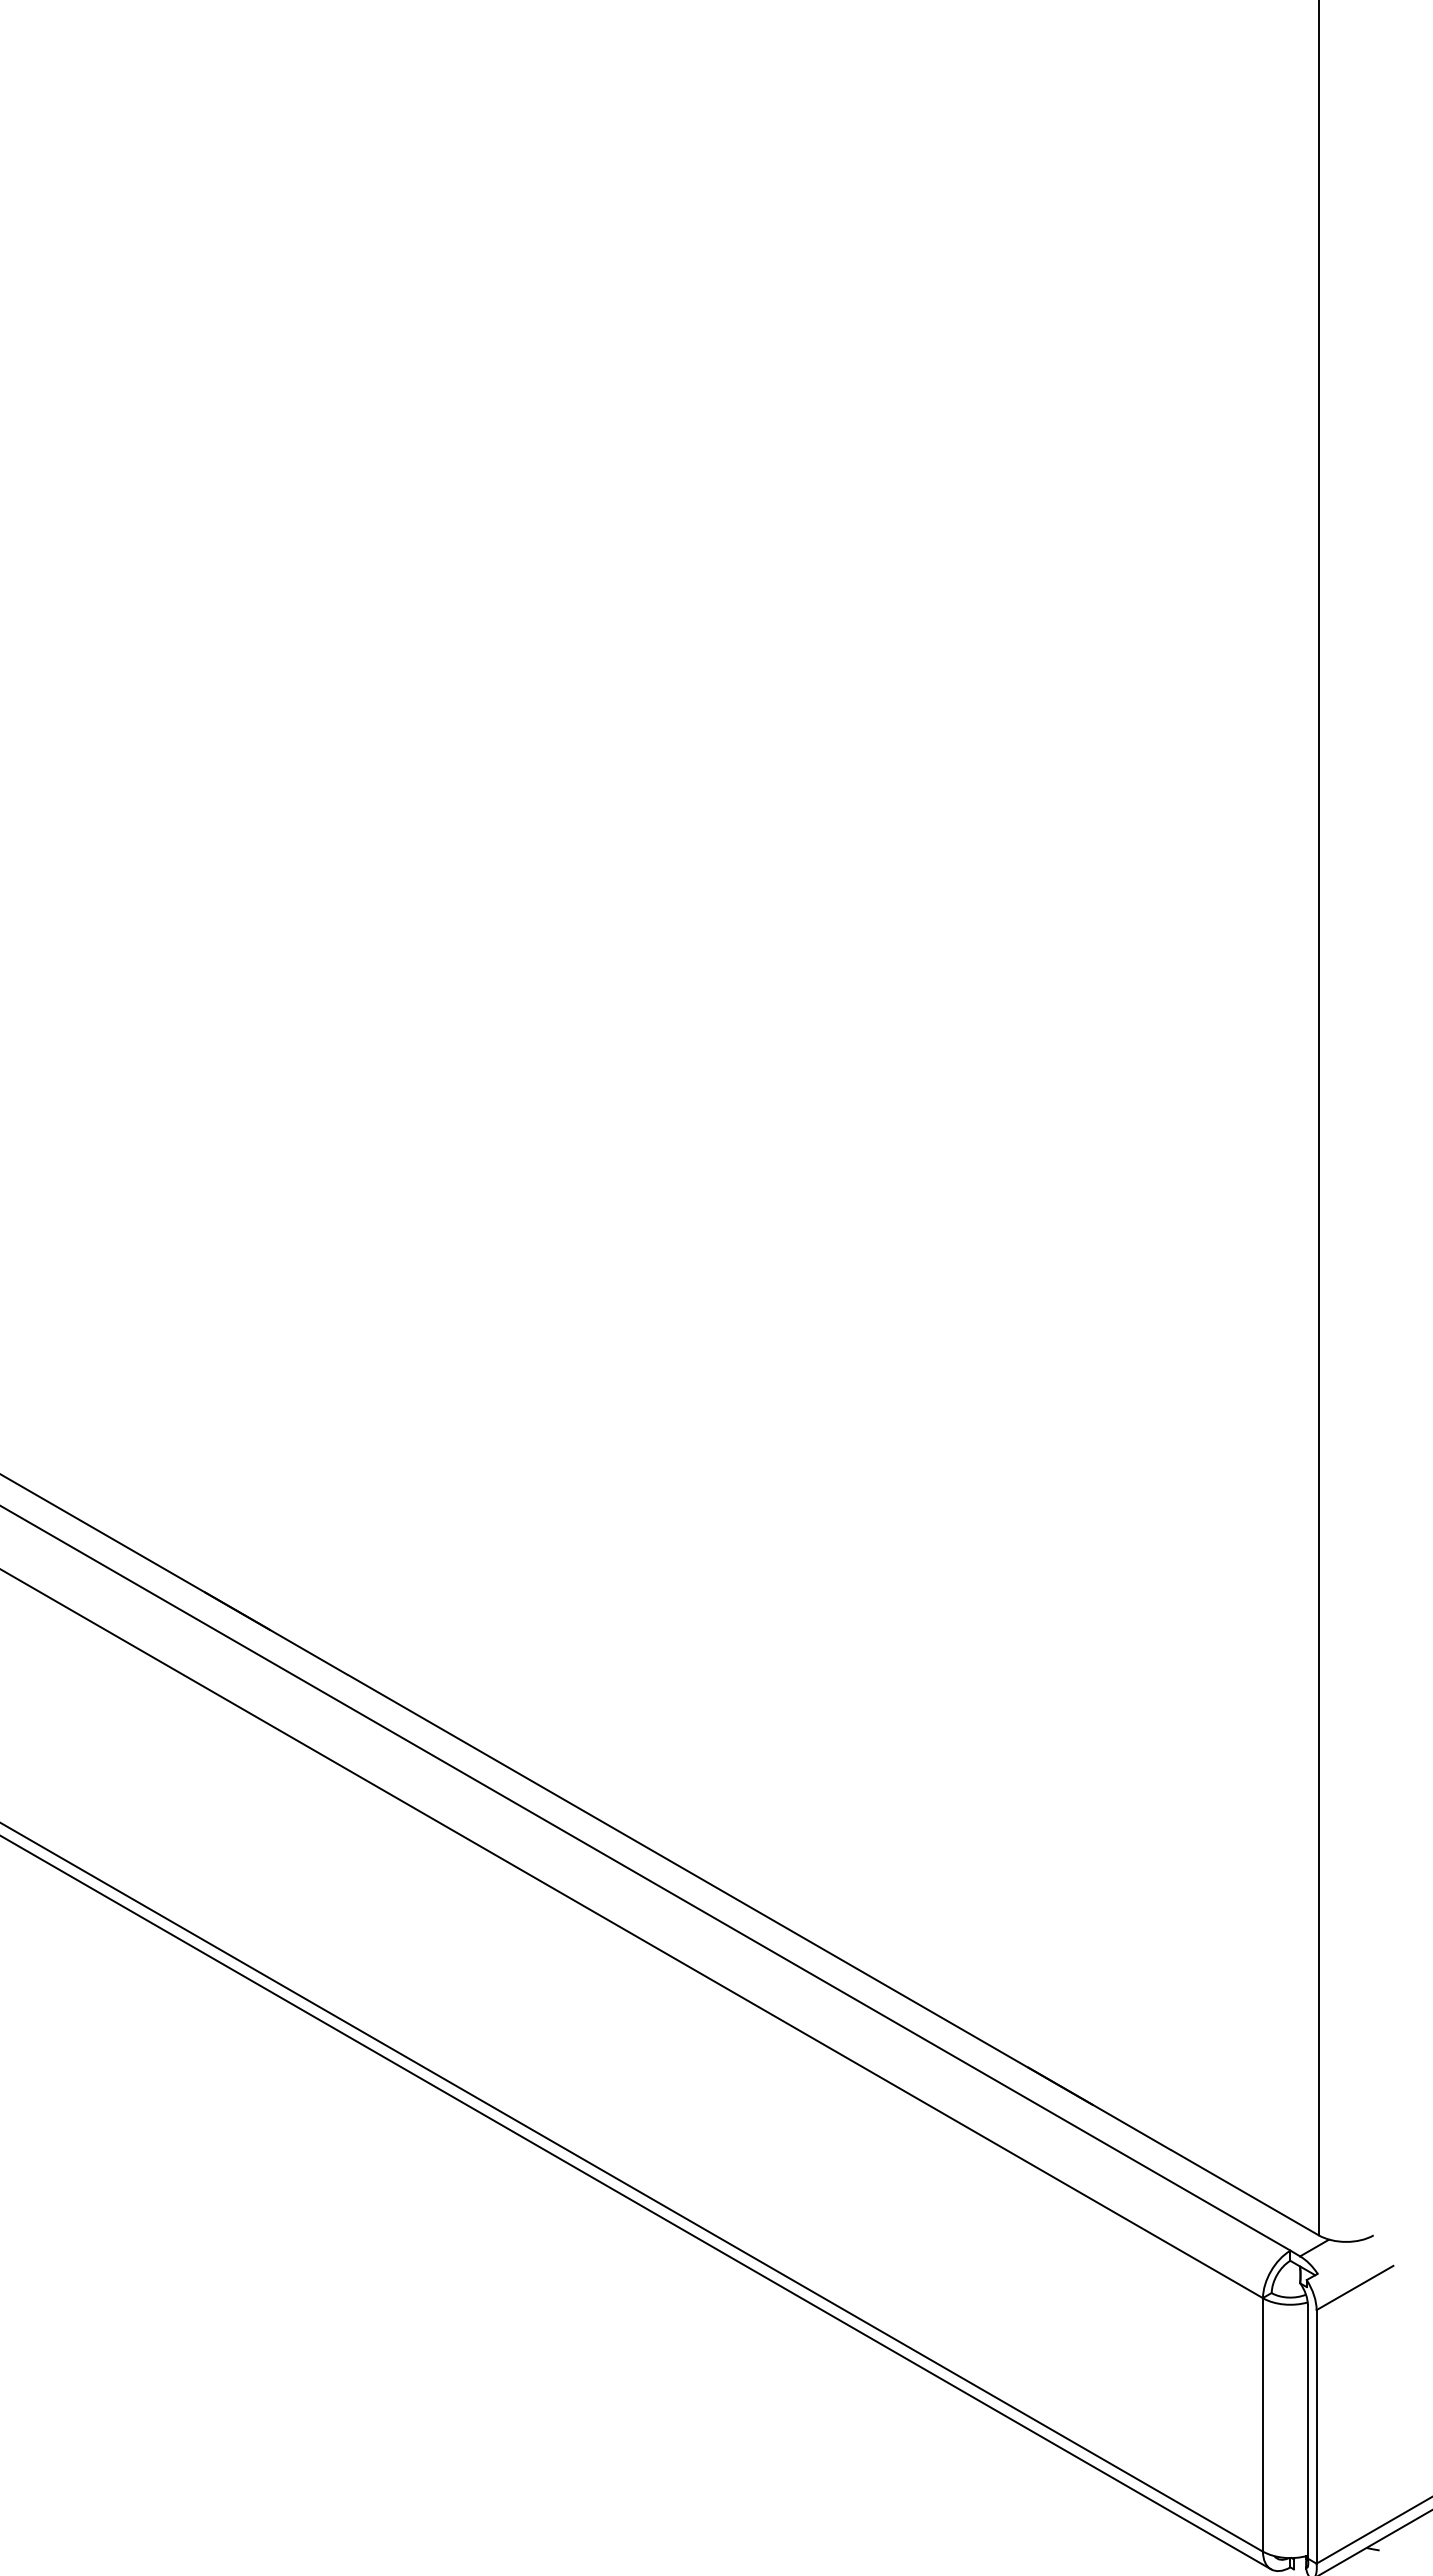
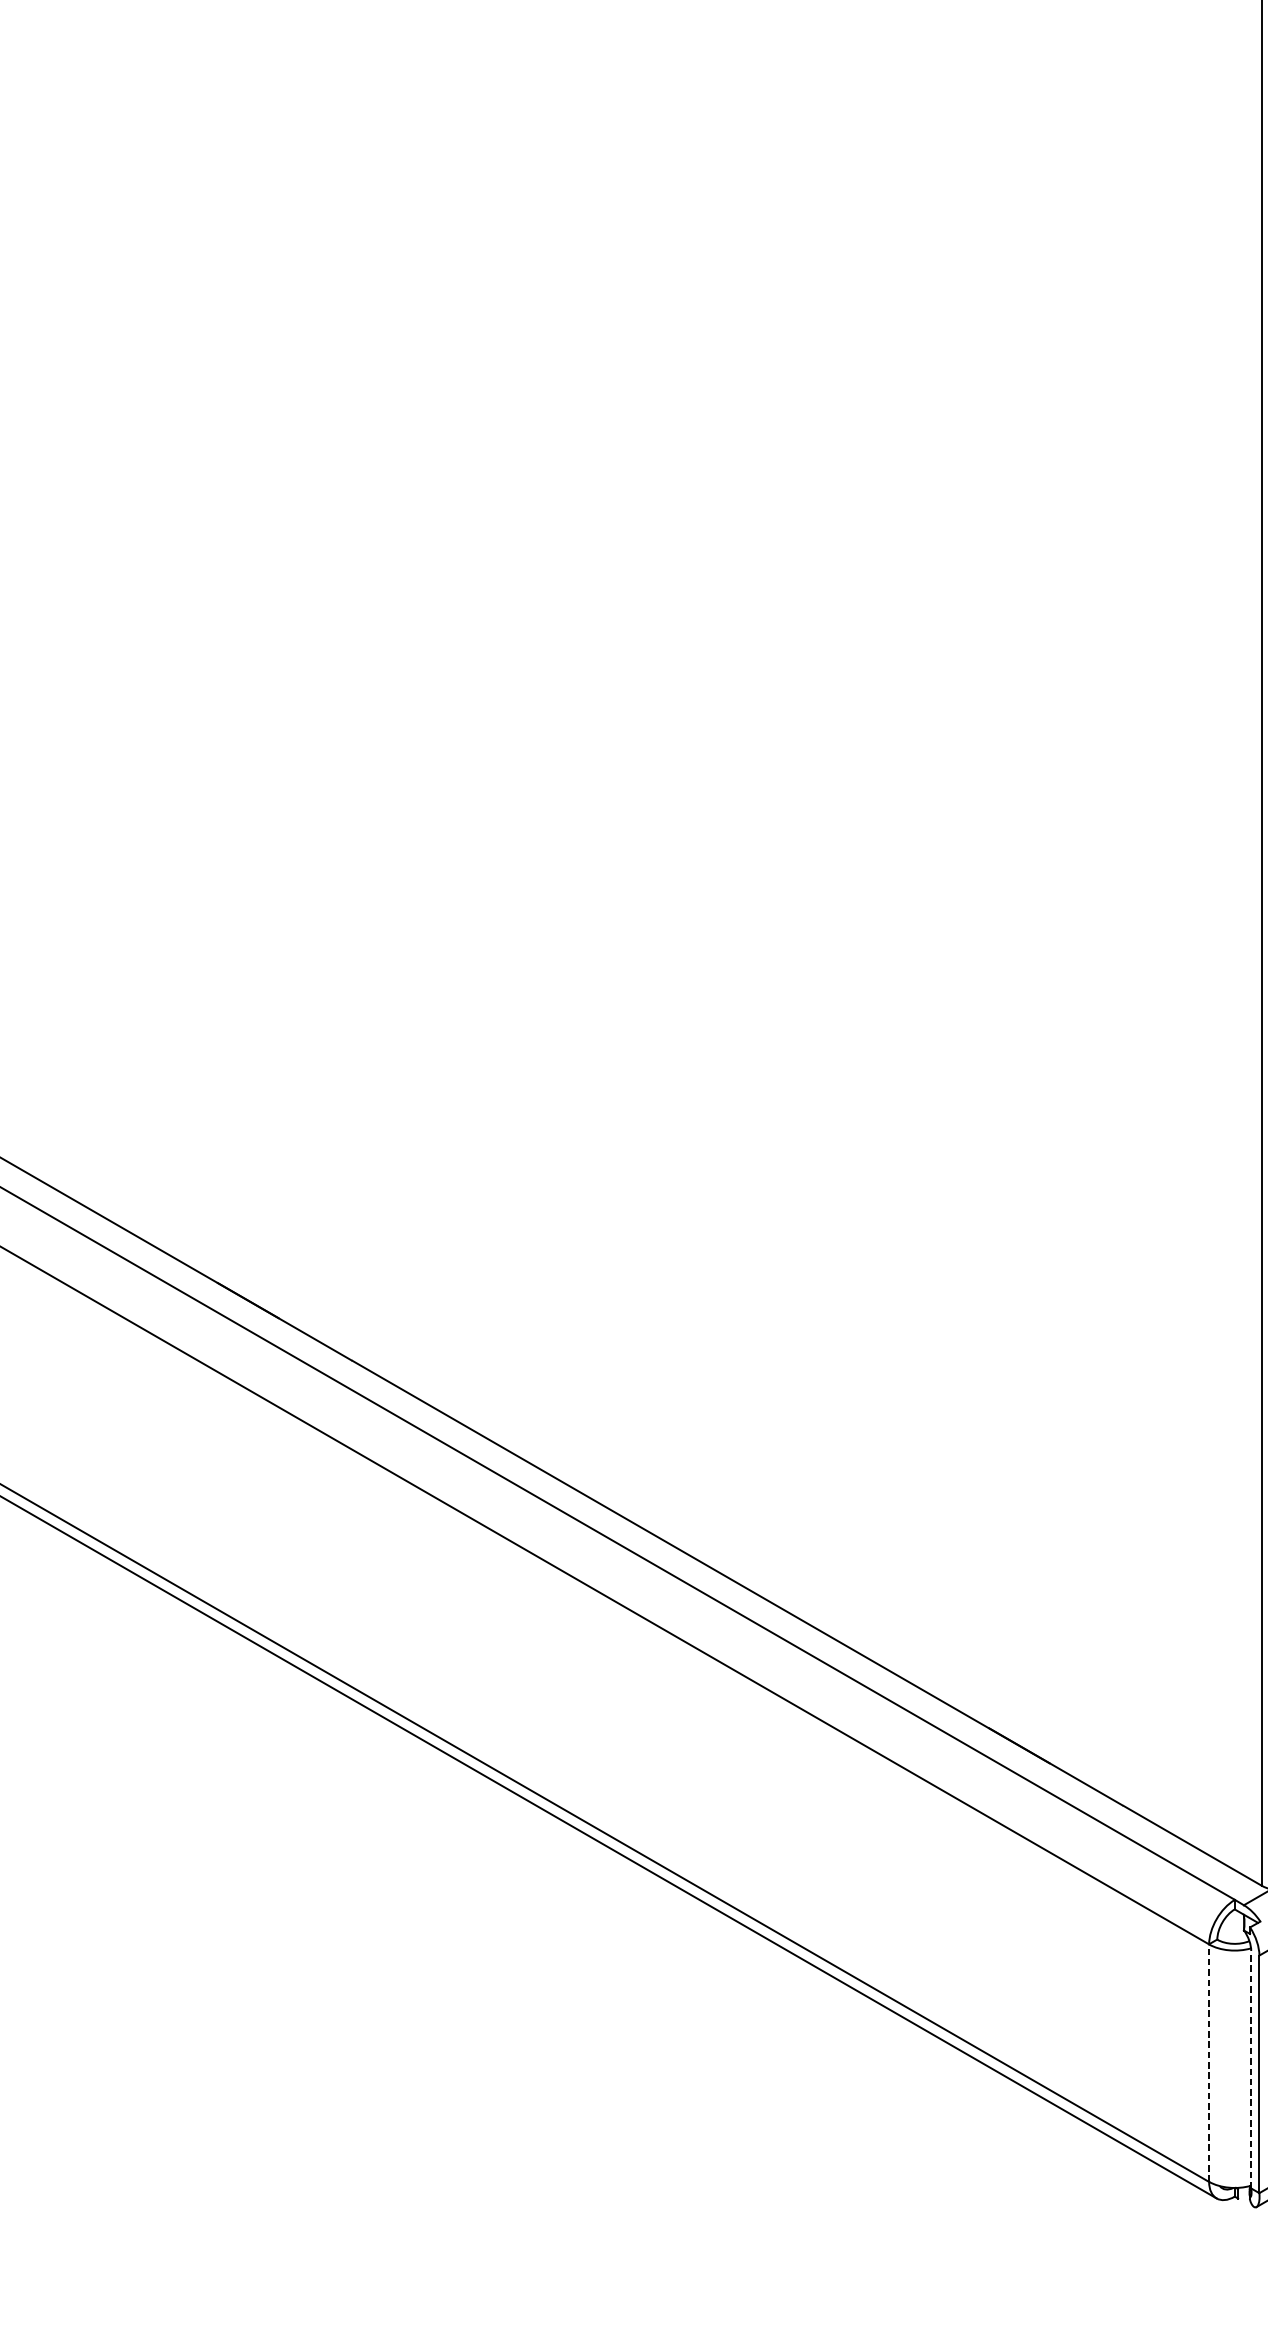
line: (1262, 2424) -> (1208, 2062), solid -> dashed
line: (1307, 2431) -> (1250, 2069), solid -> dashed

